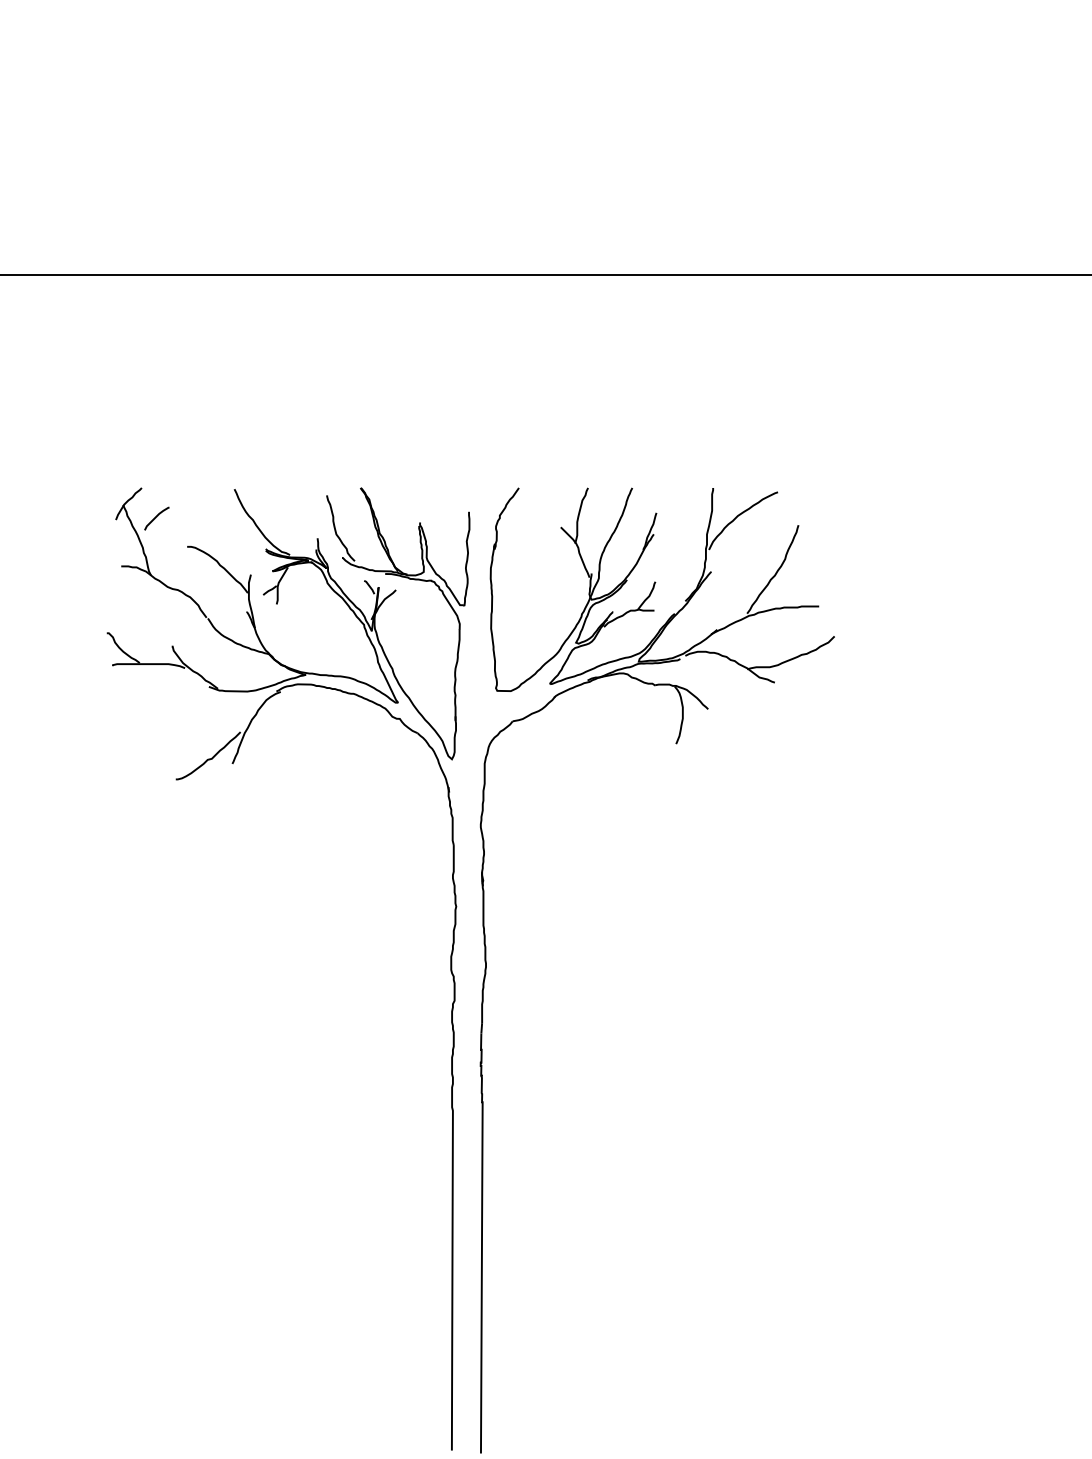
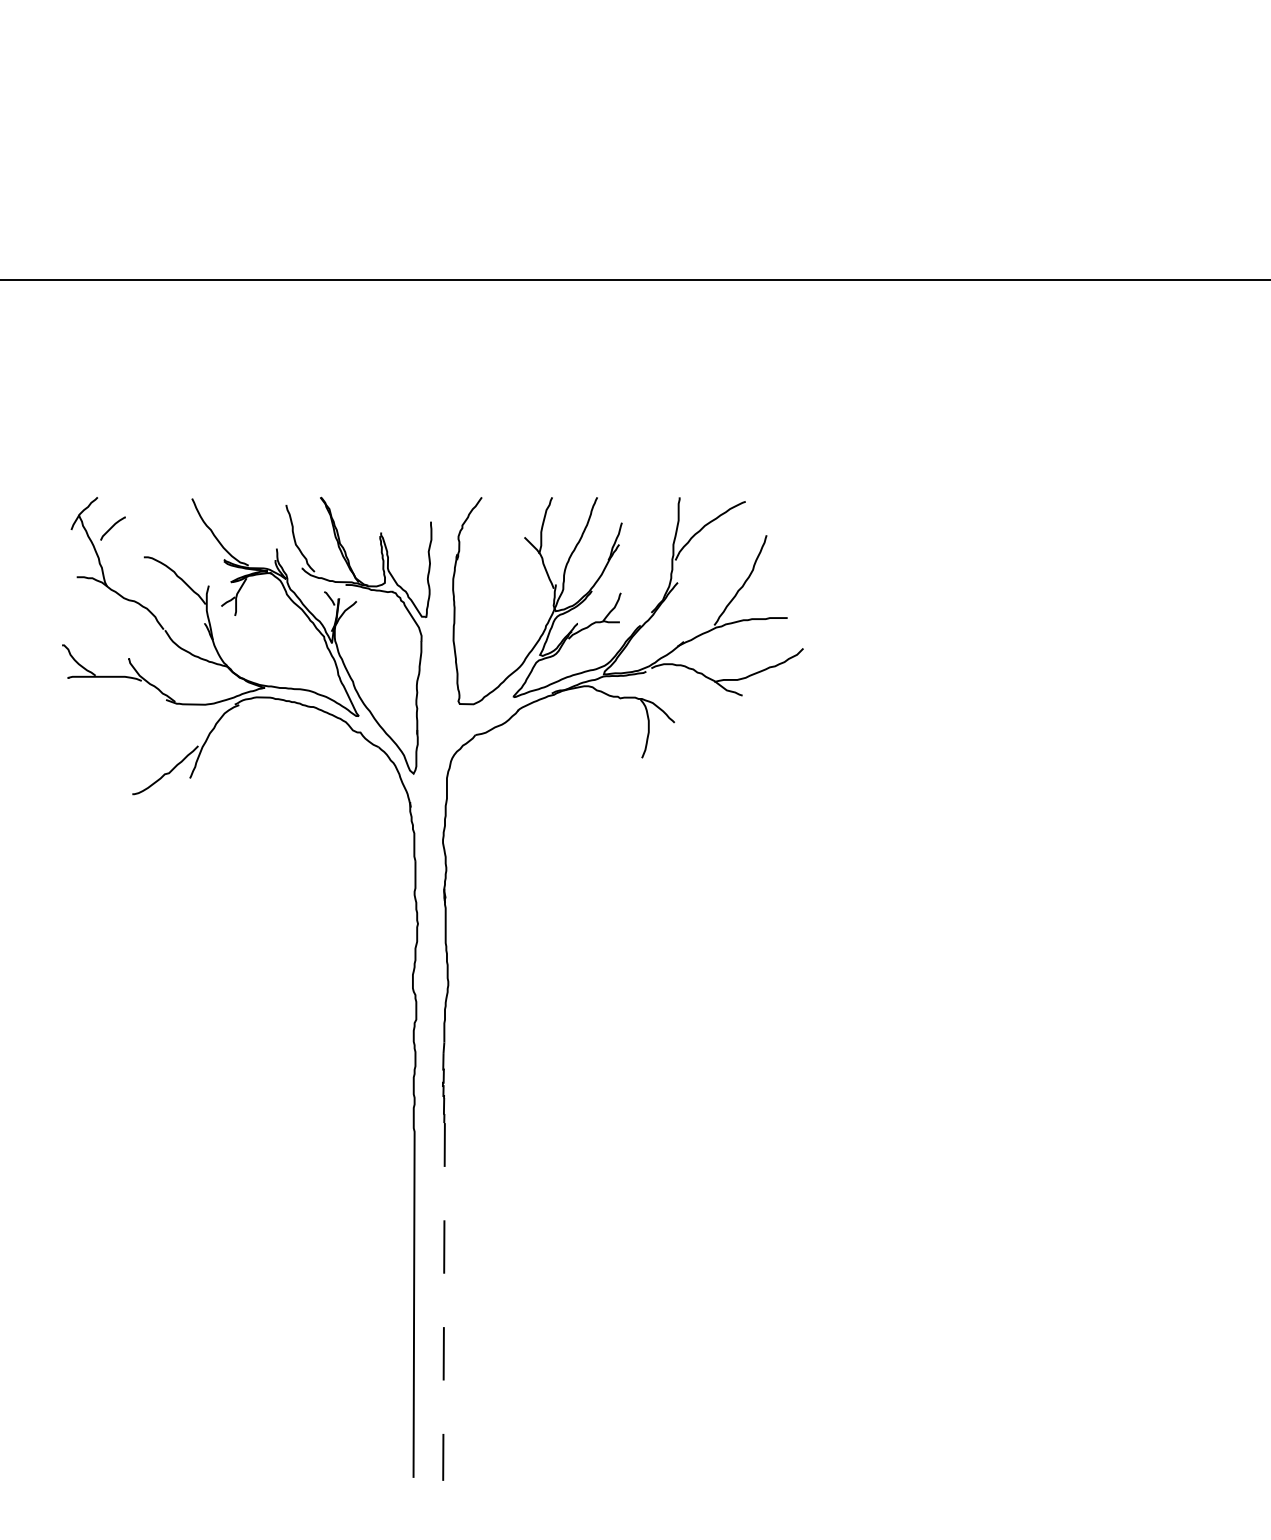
line: (482, 1271) -> (444, 1295), solid -> dashed

